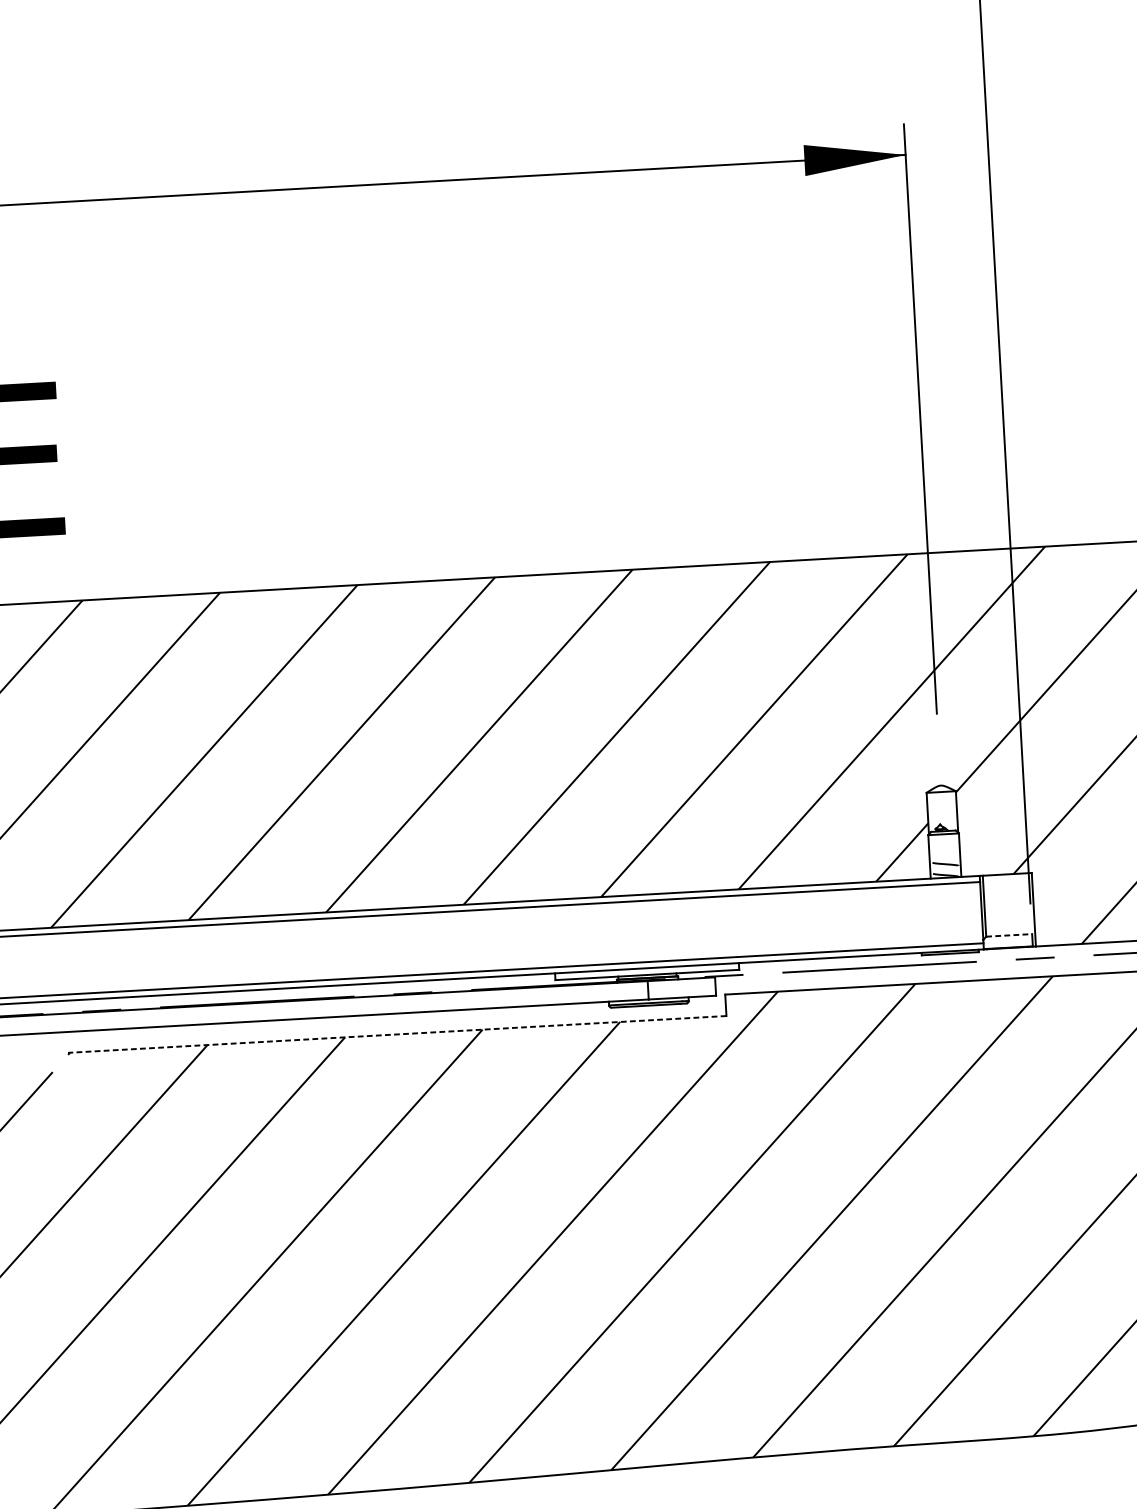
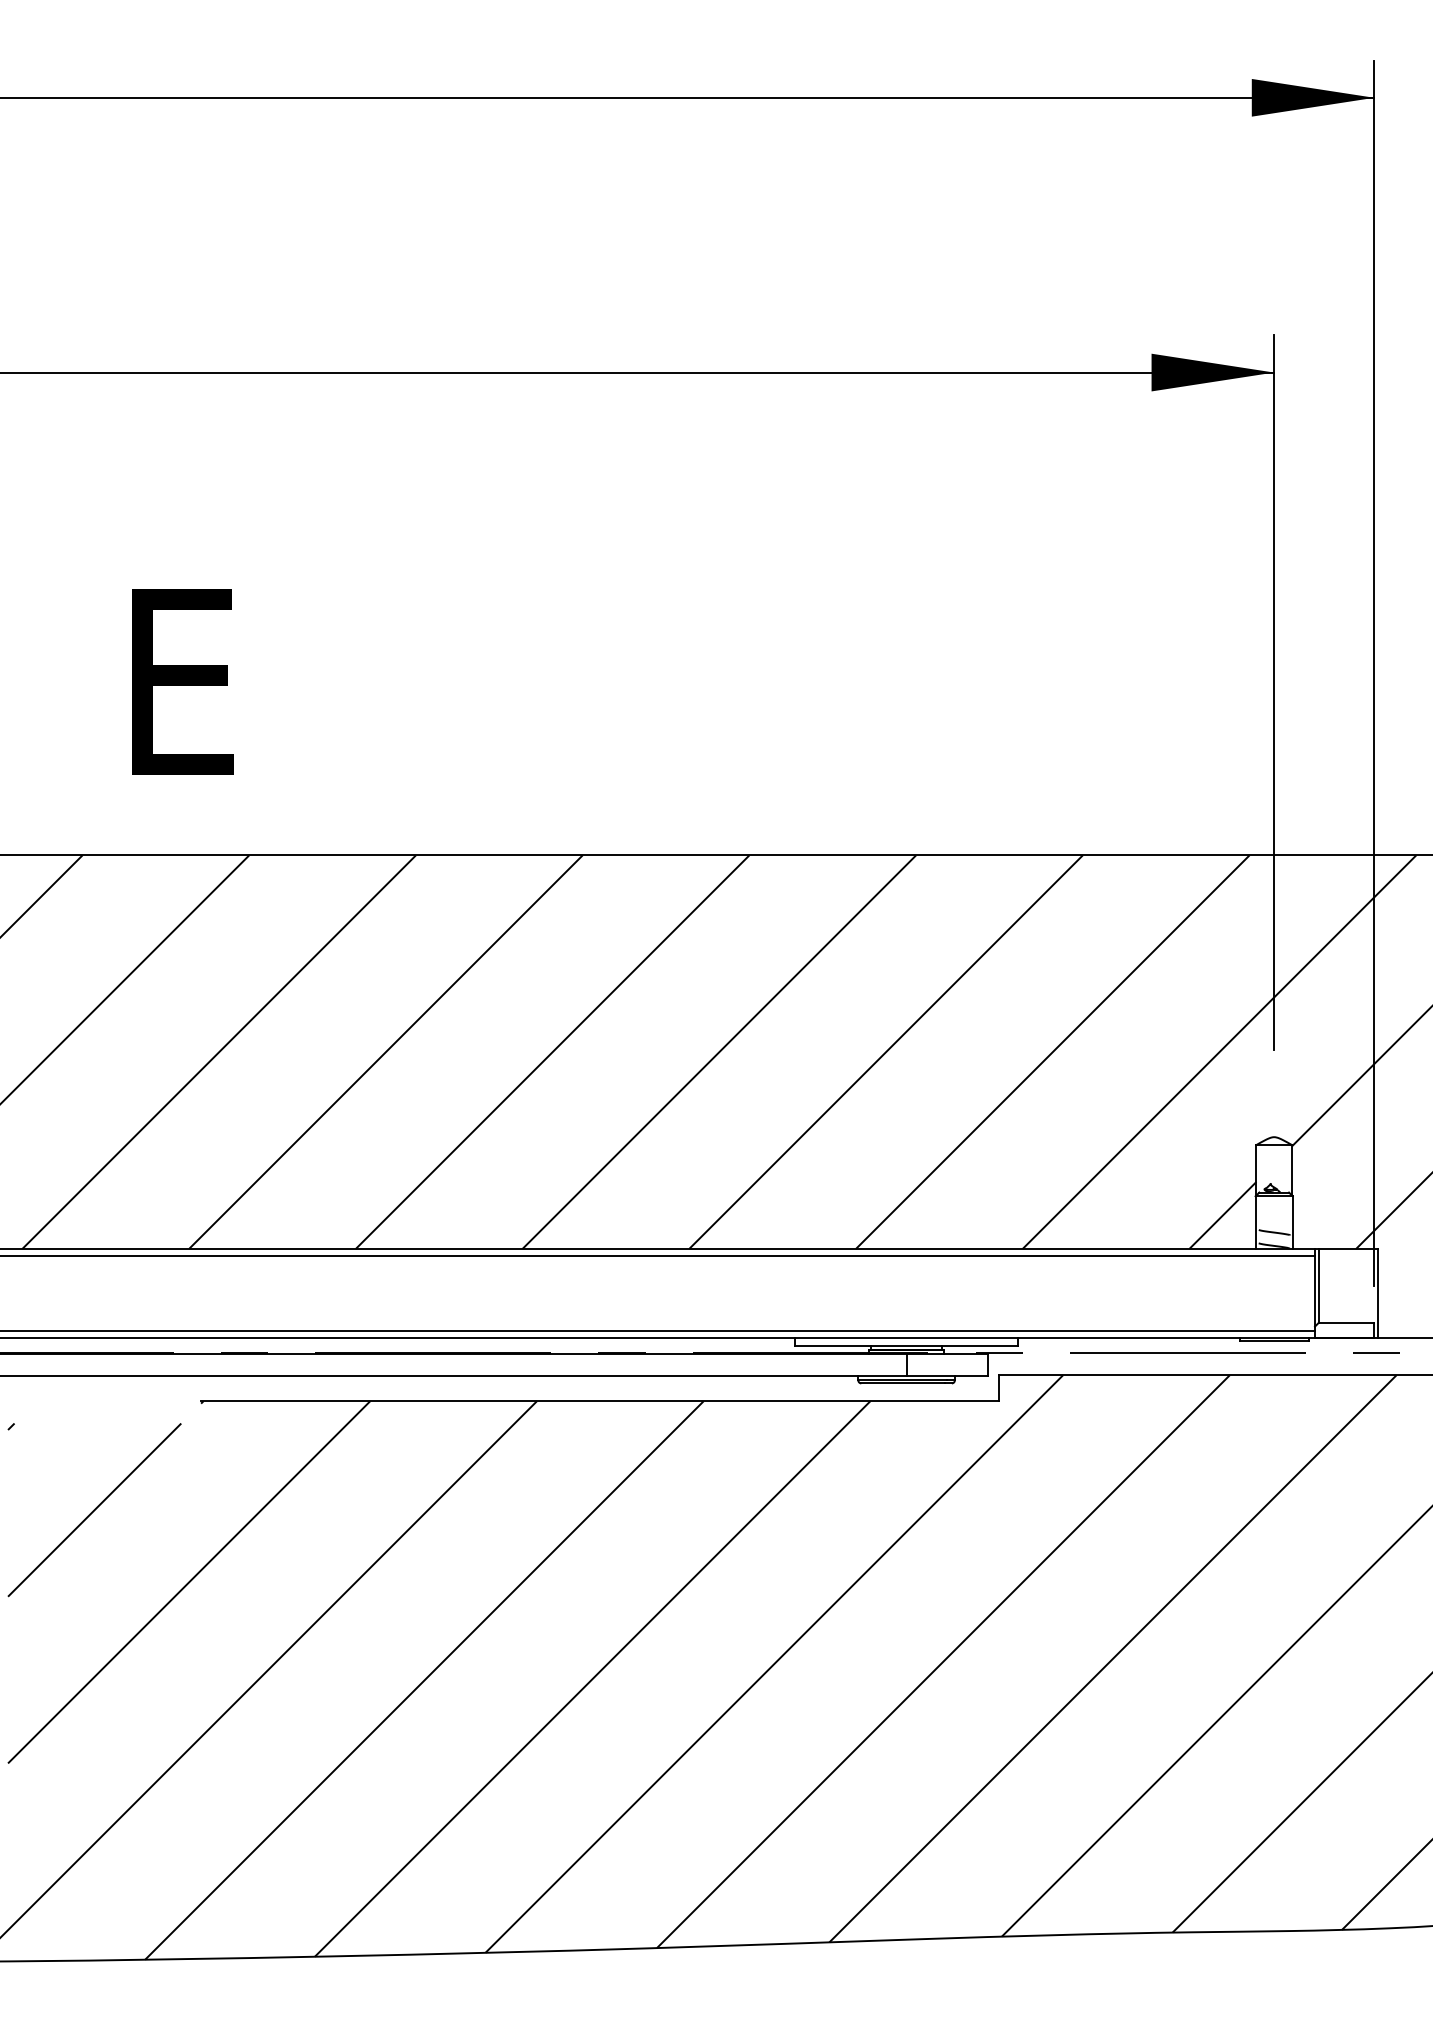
line: (1009, 935) -> (1346, 1322), dashed -> solid
line: (396, 1034) -> (599, 1401), dashed -> solid

